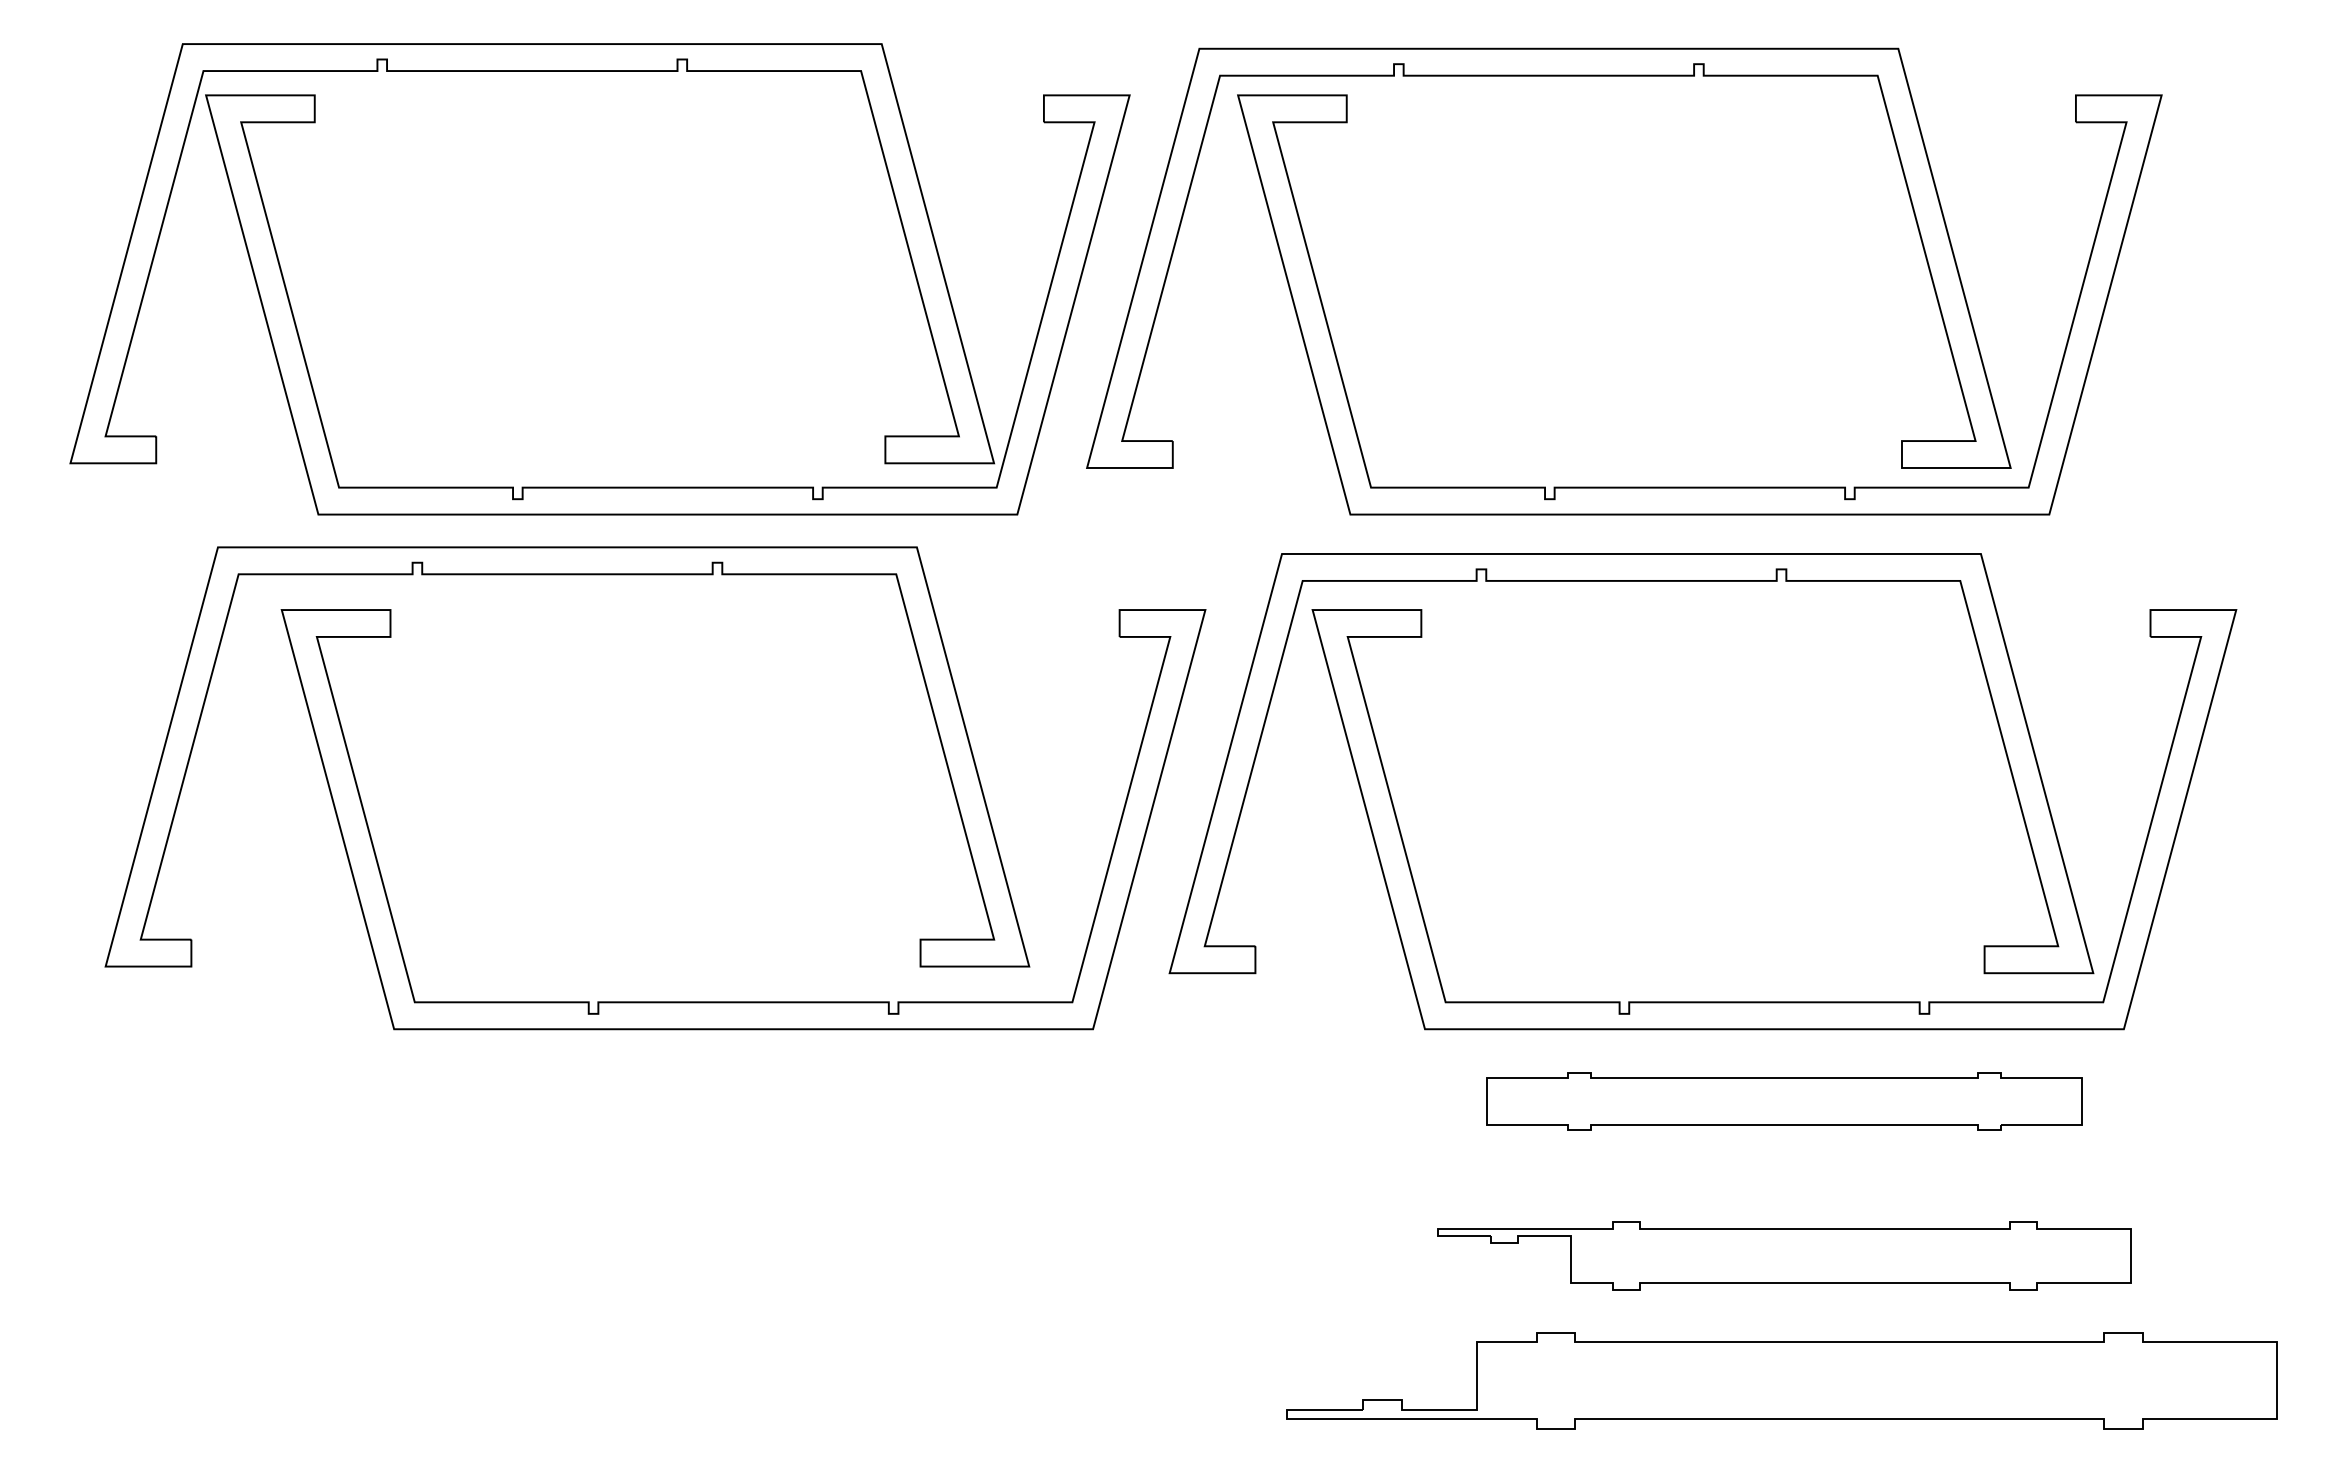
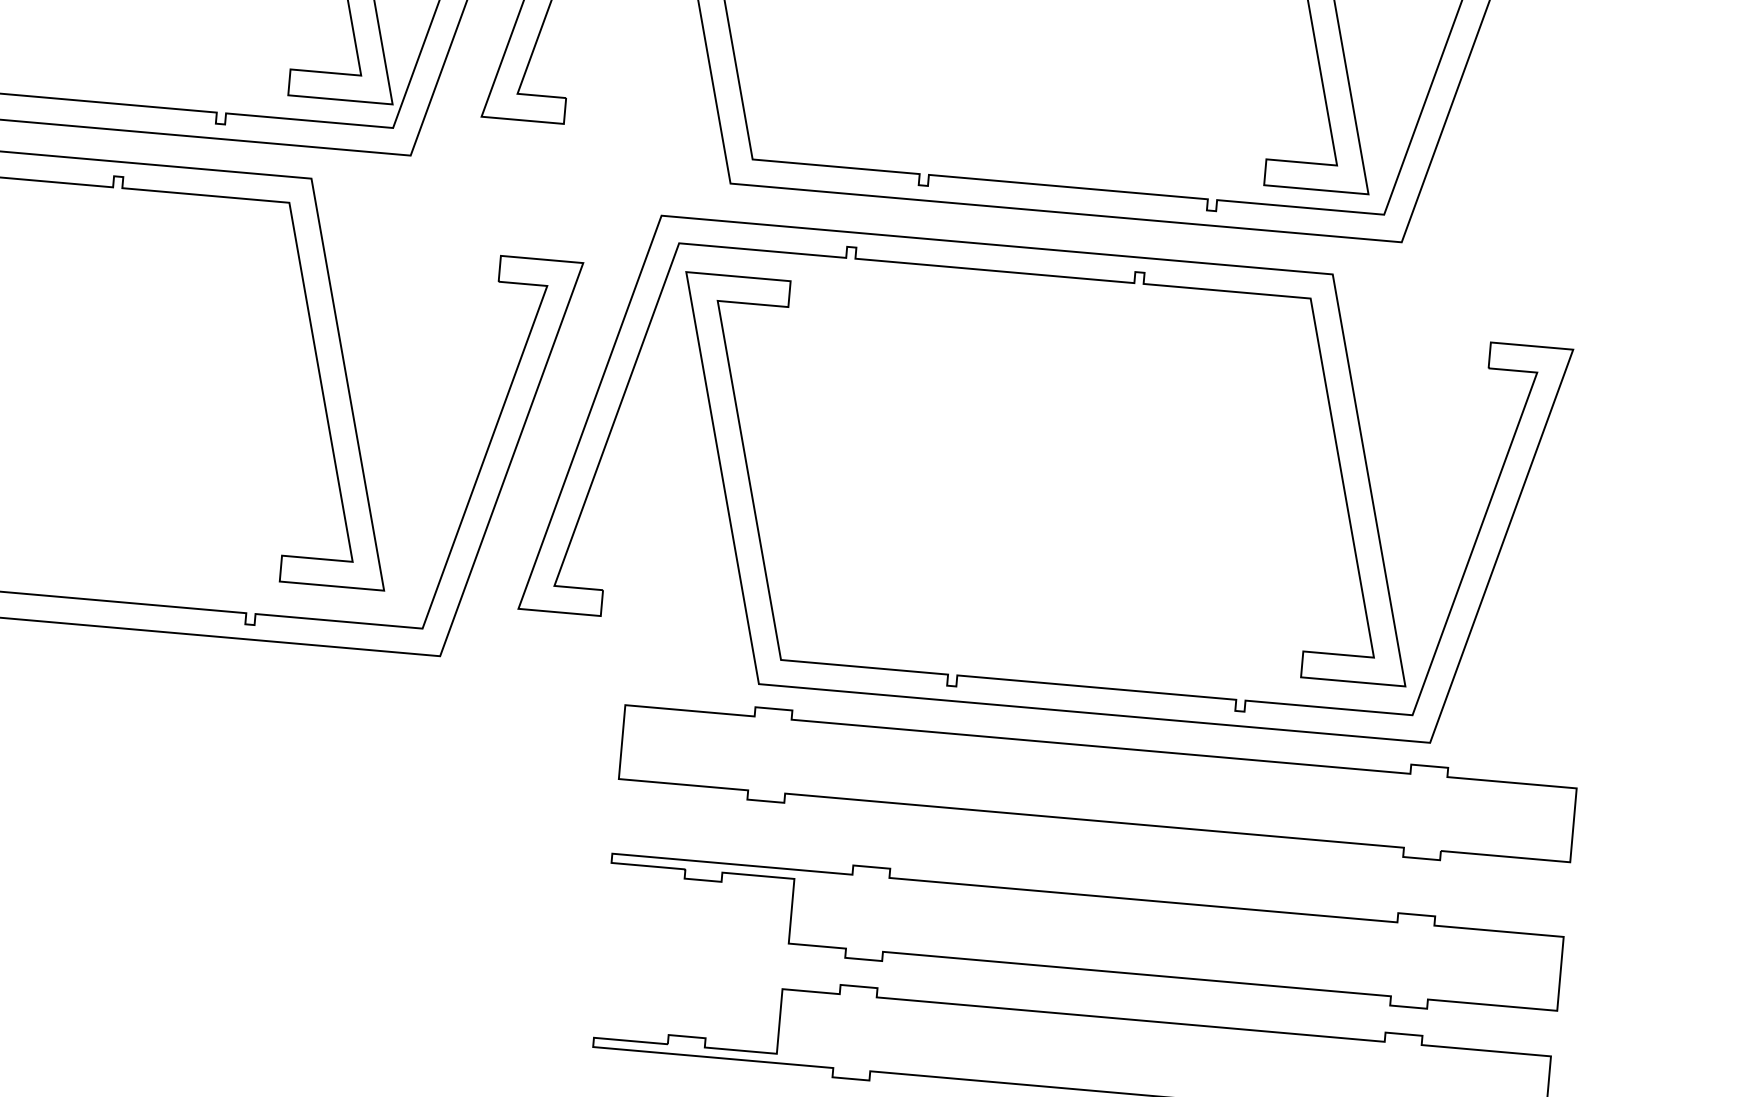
part: (1784, 1101) -> (1098, 783), size x1.67
part: (1784, 1255) -> (1085, 931), size x1.43

